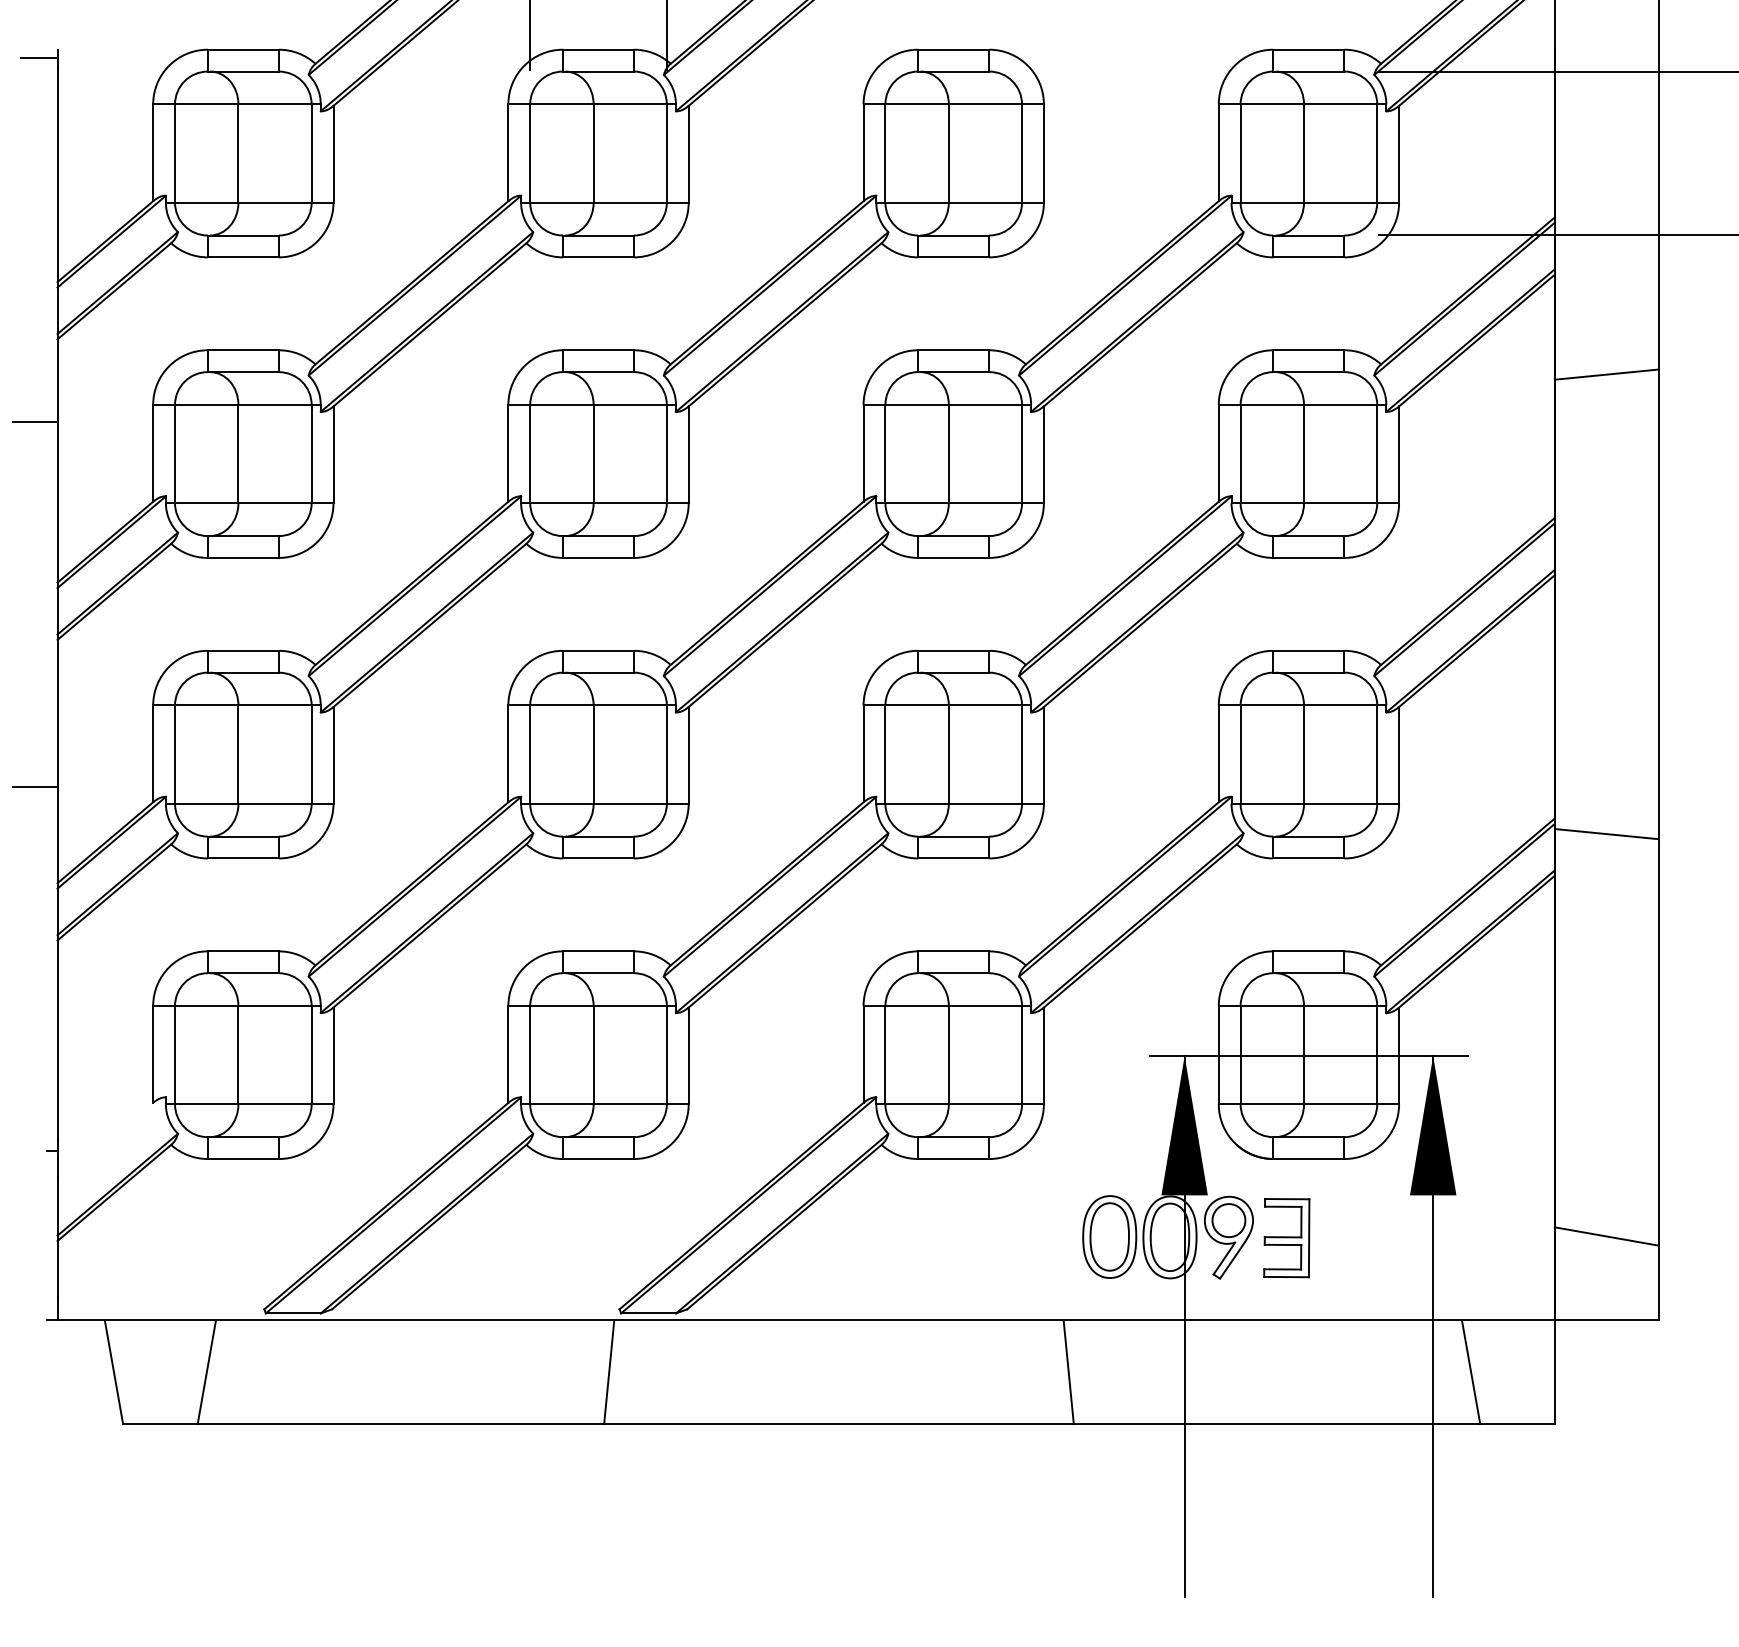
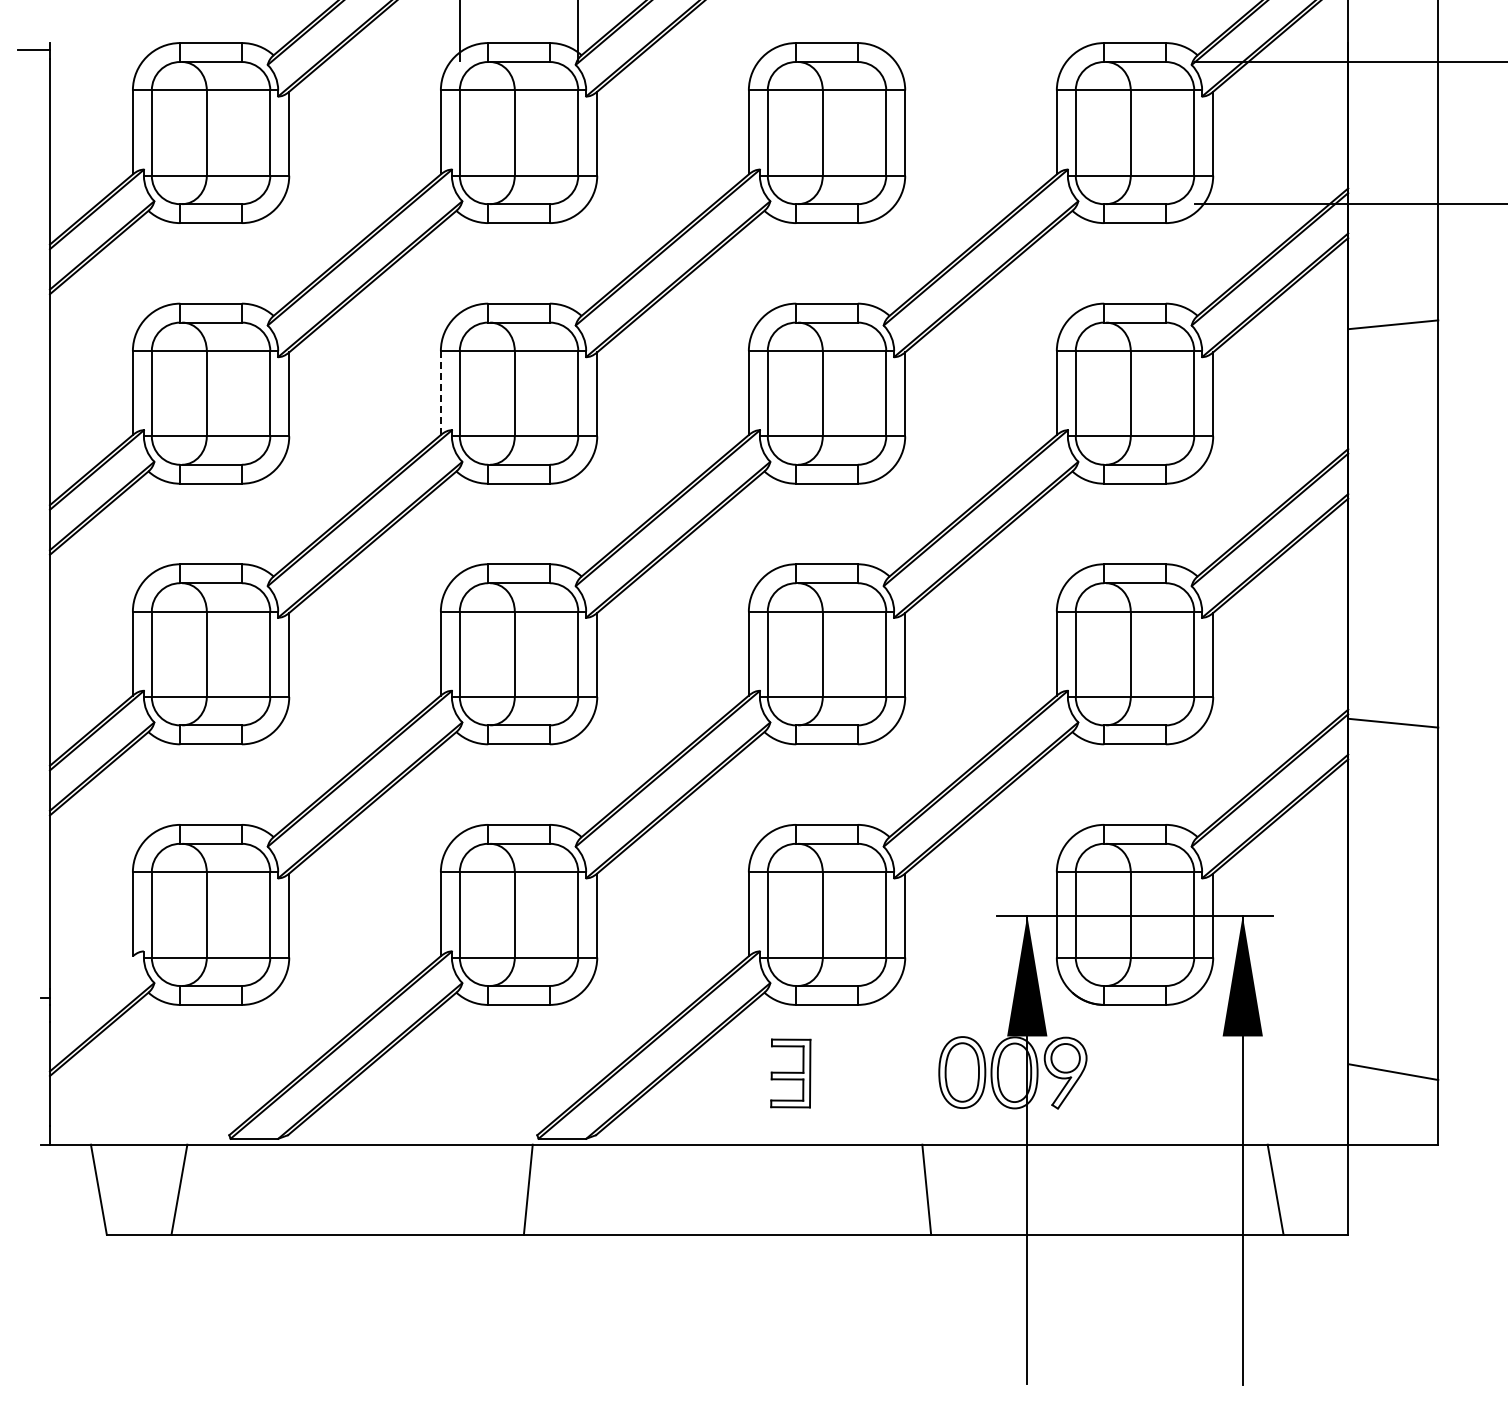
line: (35, 422) -> (30, 366), removed
line: (507, 453) -> (440, 393), solid -> dashed
line: (35, 786) -> (30, 681), removed
part: (1286, 1238) -> (790, 1073), moved

